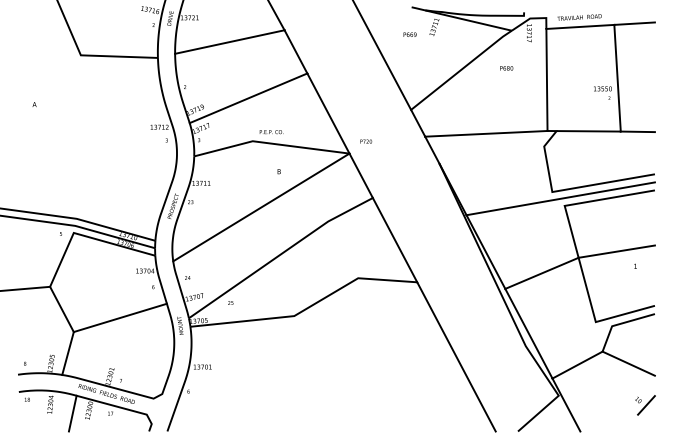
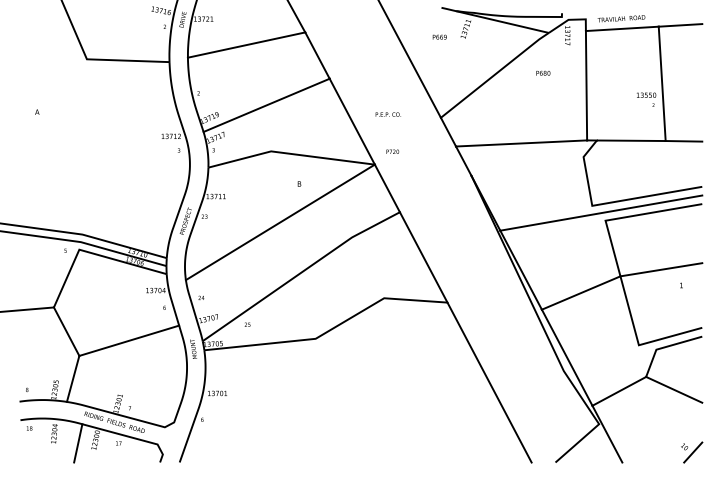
text: (270, 132) -> (387, 114), moved
part: (645, 405) -> (692, 452), moved

